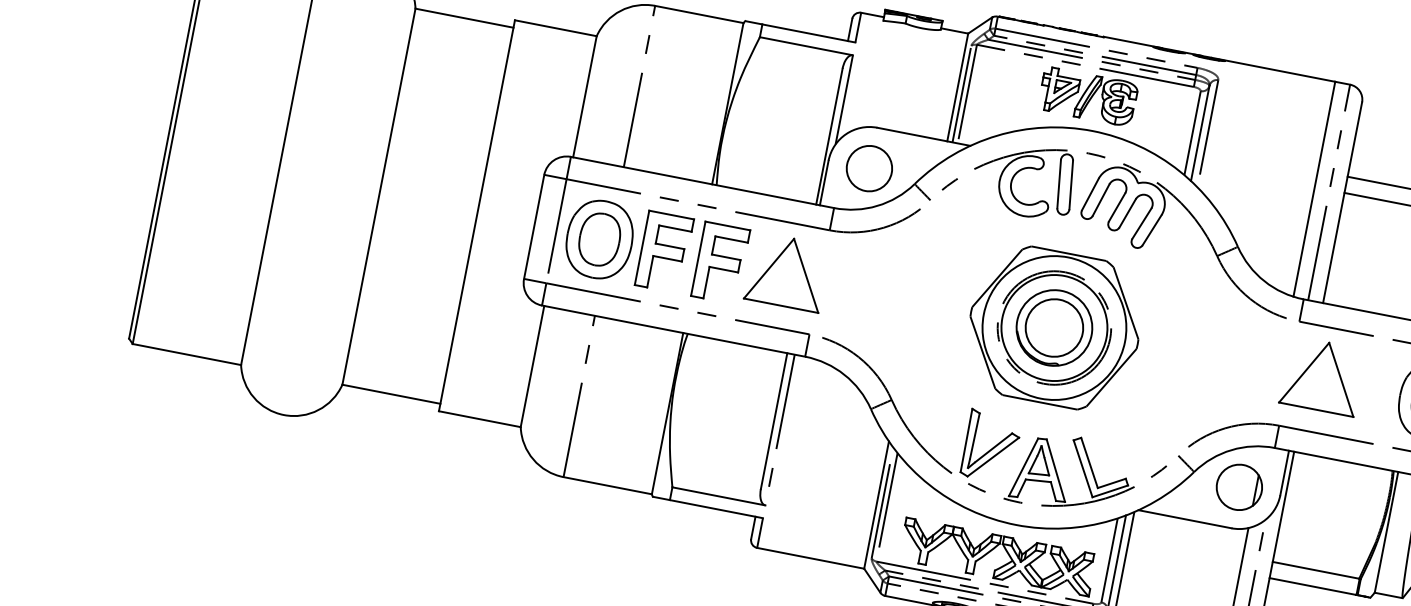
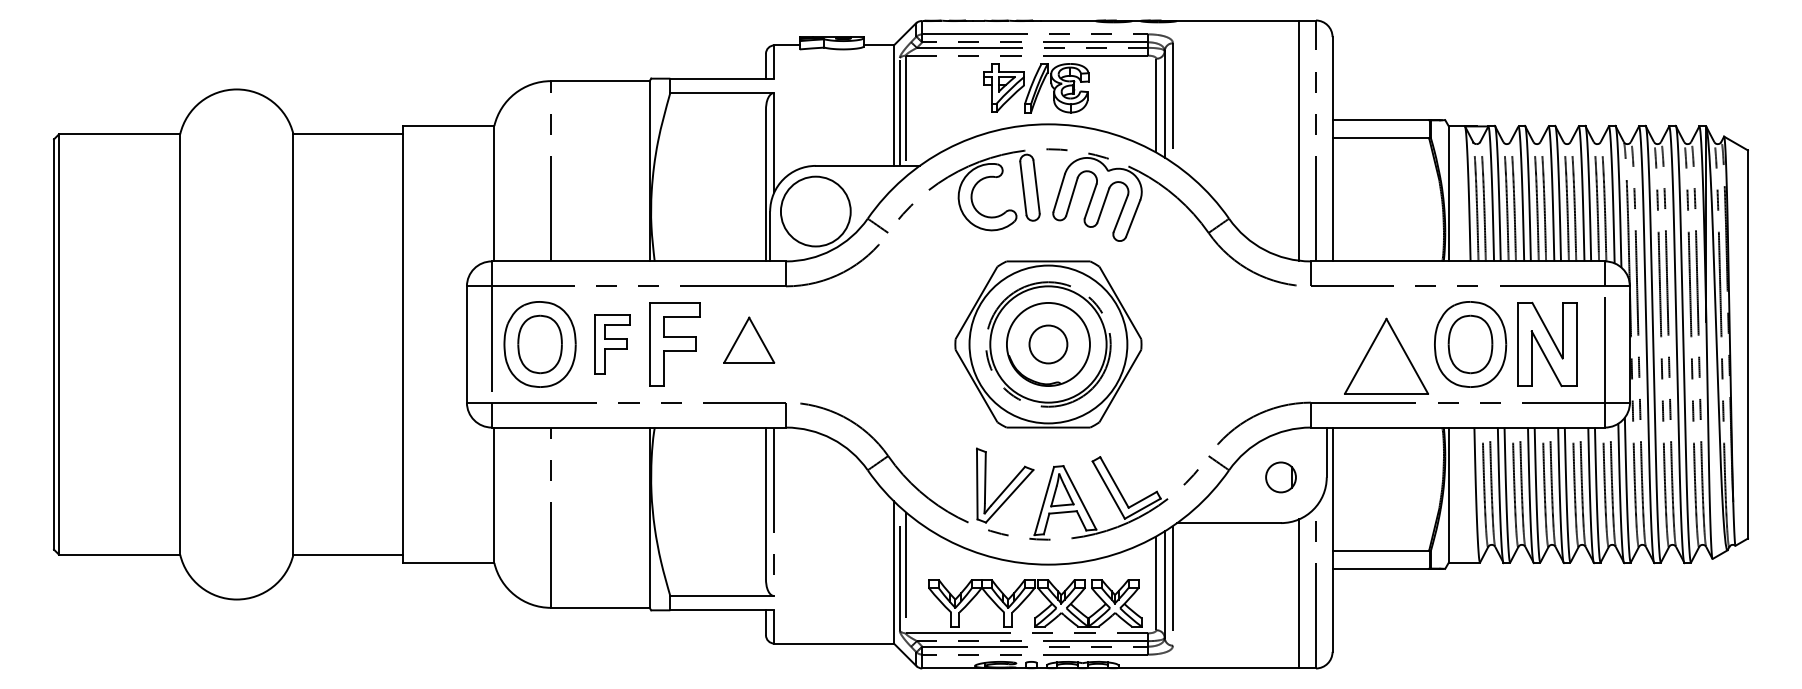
circle: (869, 168) -> (815, 211), size x1.4
part: (664, 252) -> (612, 344), size x0.7
part: (786, 271) -> (748, 339), size x0.6
circle: (1054, 328) -> (1048, 344), size x0.6
part: (1322, 375) -> (1386, 355), moved
part: (1238, 487) -> (1280, 477), size x0.6

